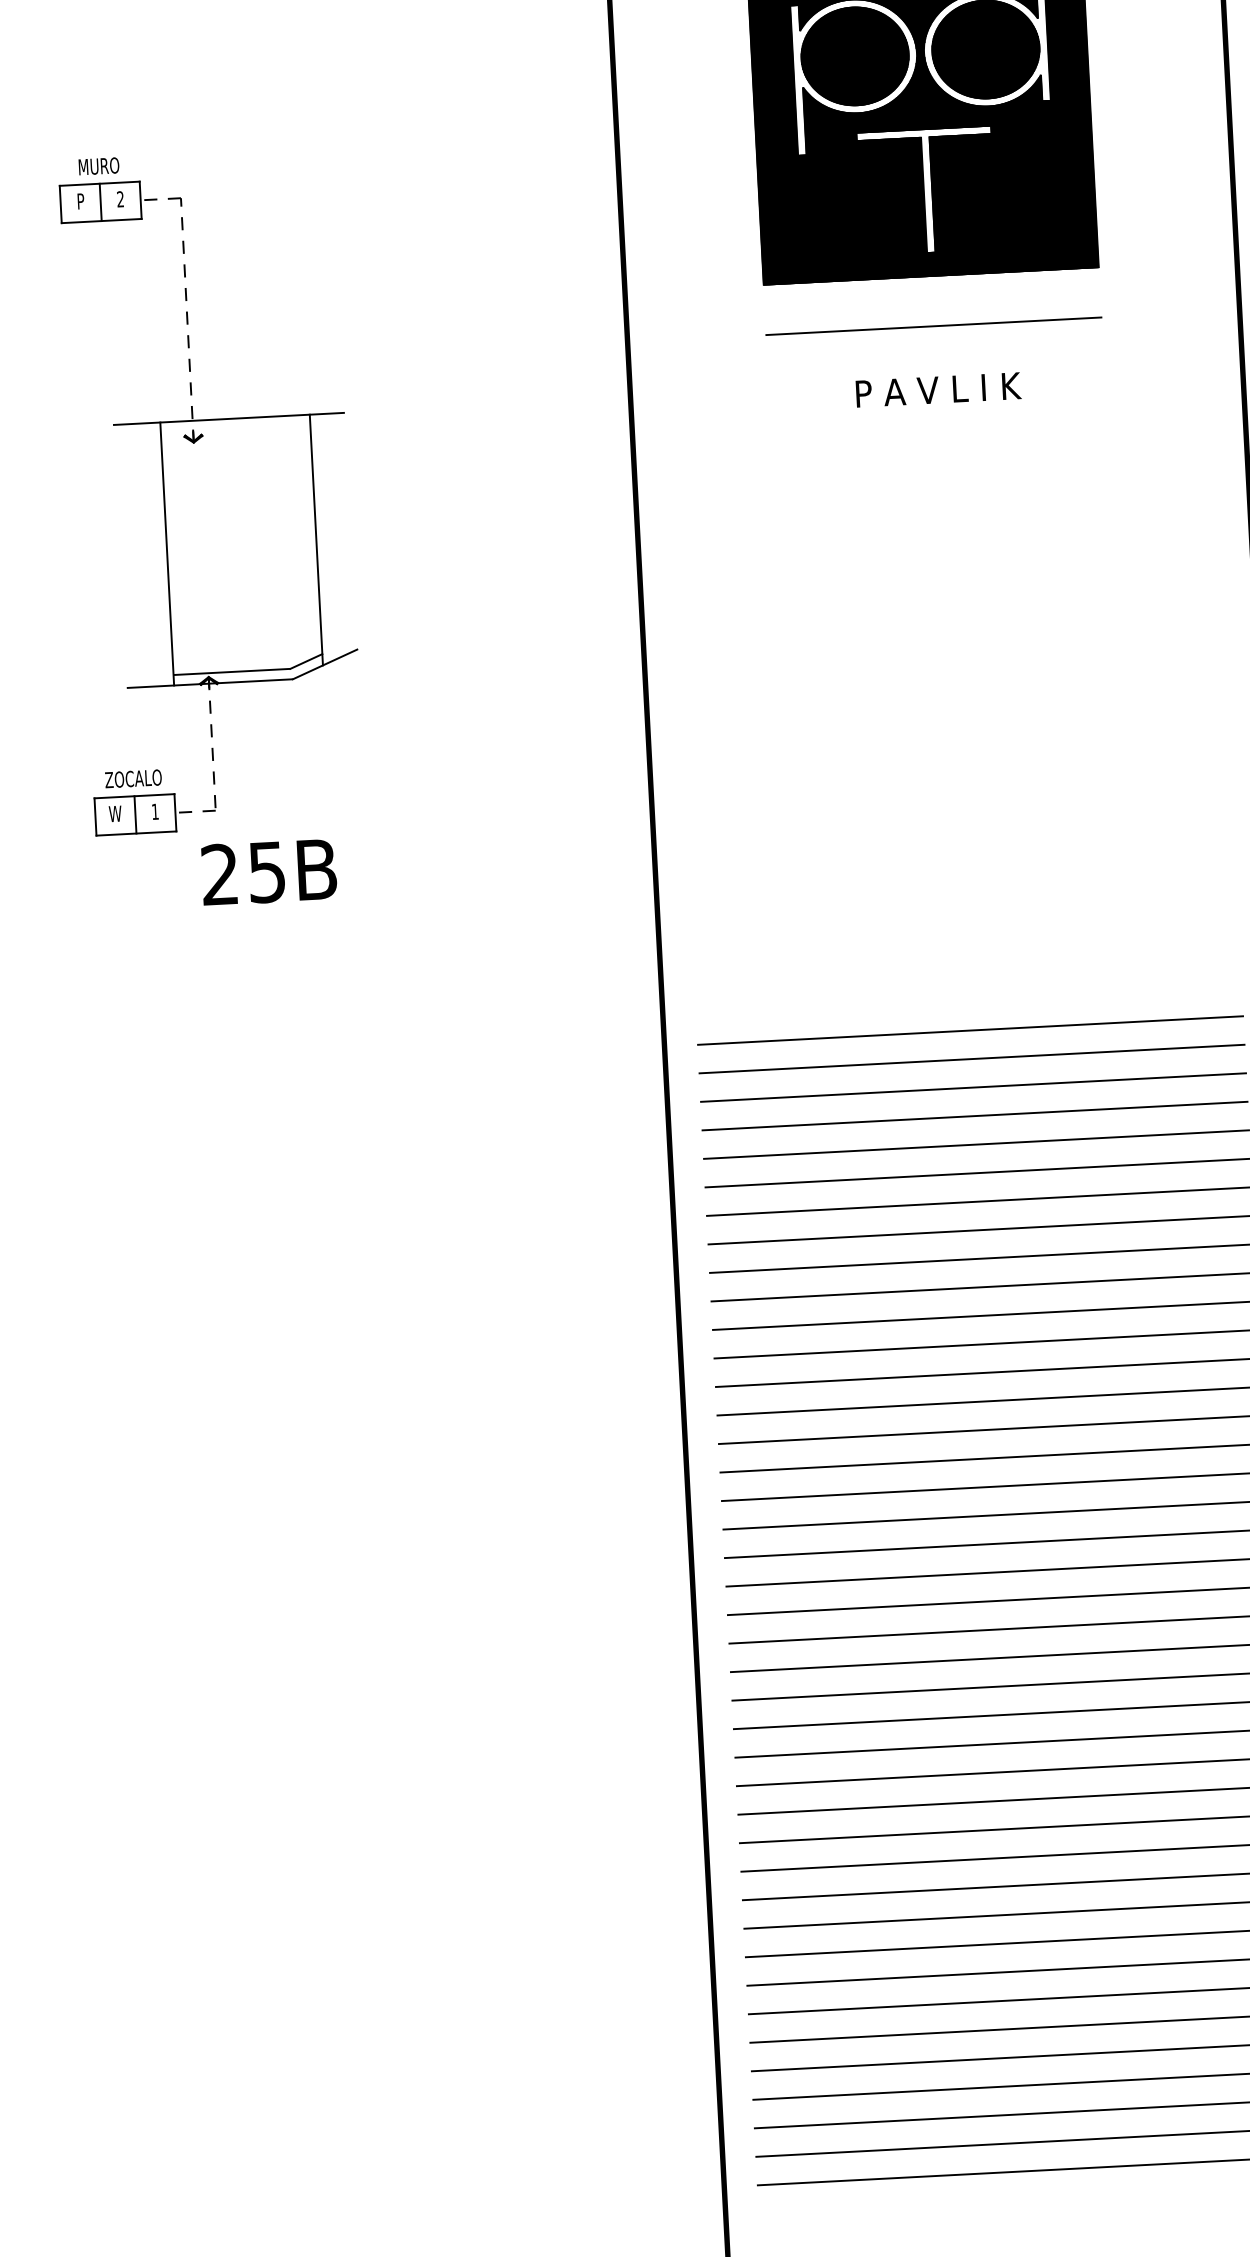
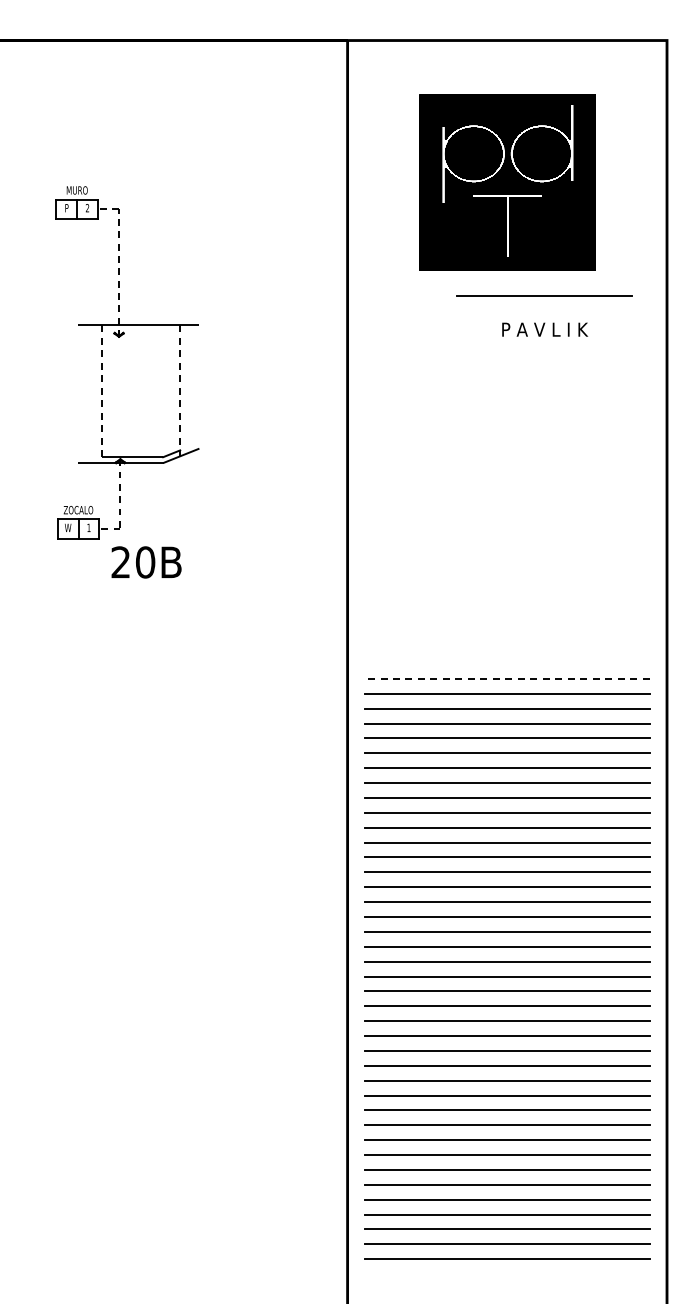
line: (933, 324) -> (544, 295), moved
text: (939, 389) -> (545, 329), moved
line: (316, 541) -> (180, 391), solid -> dashed
line: (167, 554) -> (102, 394), solid -> dashed
text: (267, 872) -> (145, 562), 25B -> 20B
line: (970, 1031) -> (507, 664), removed
line: (970, 1058) -> (506, 678), solid -> dashed

